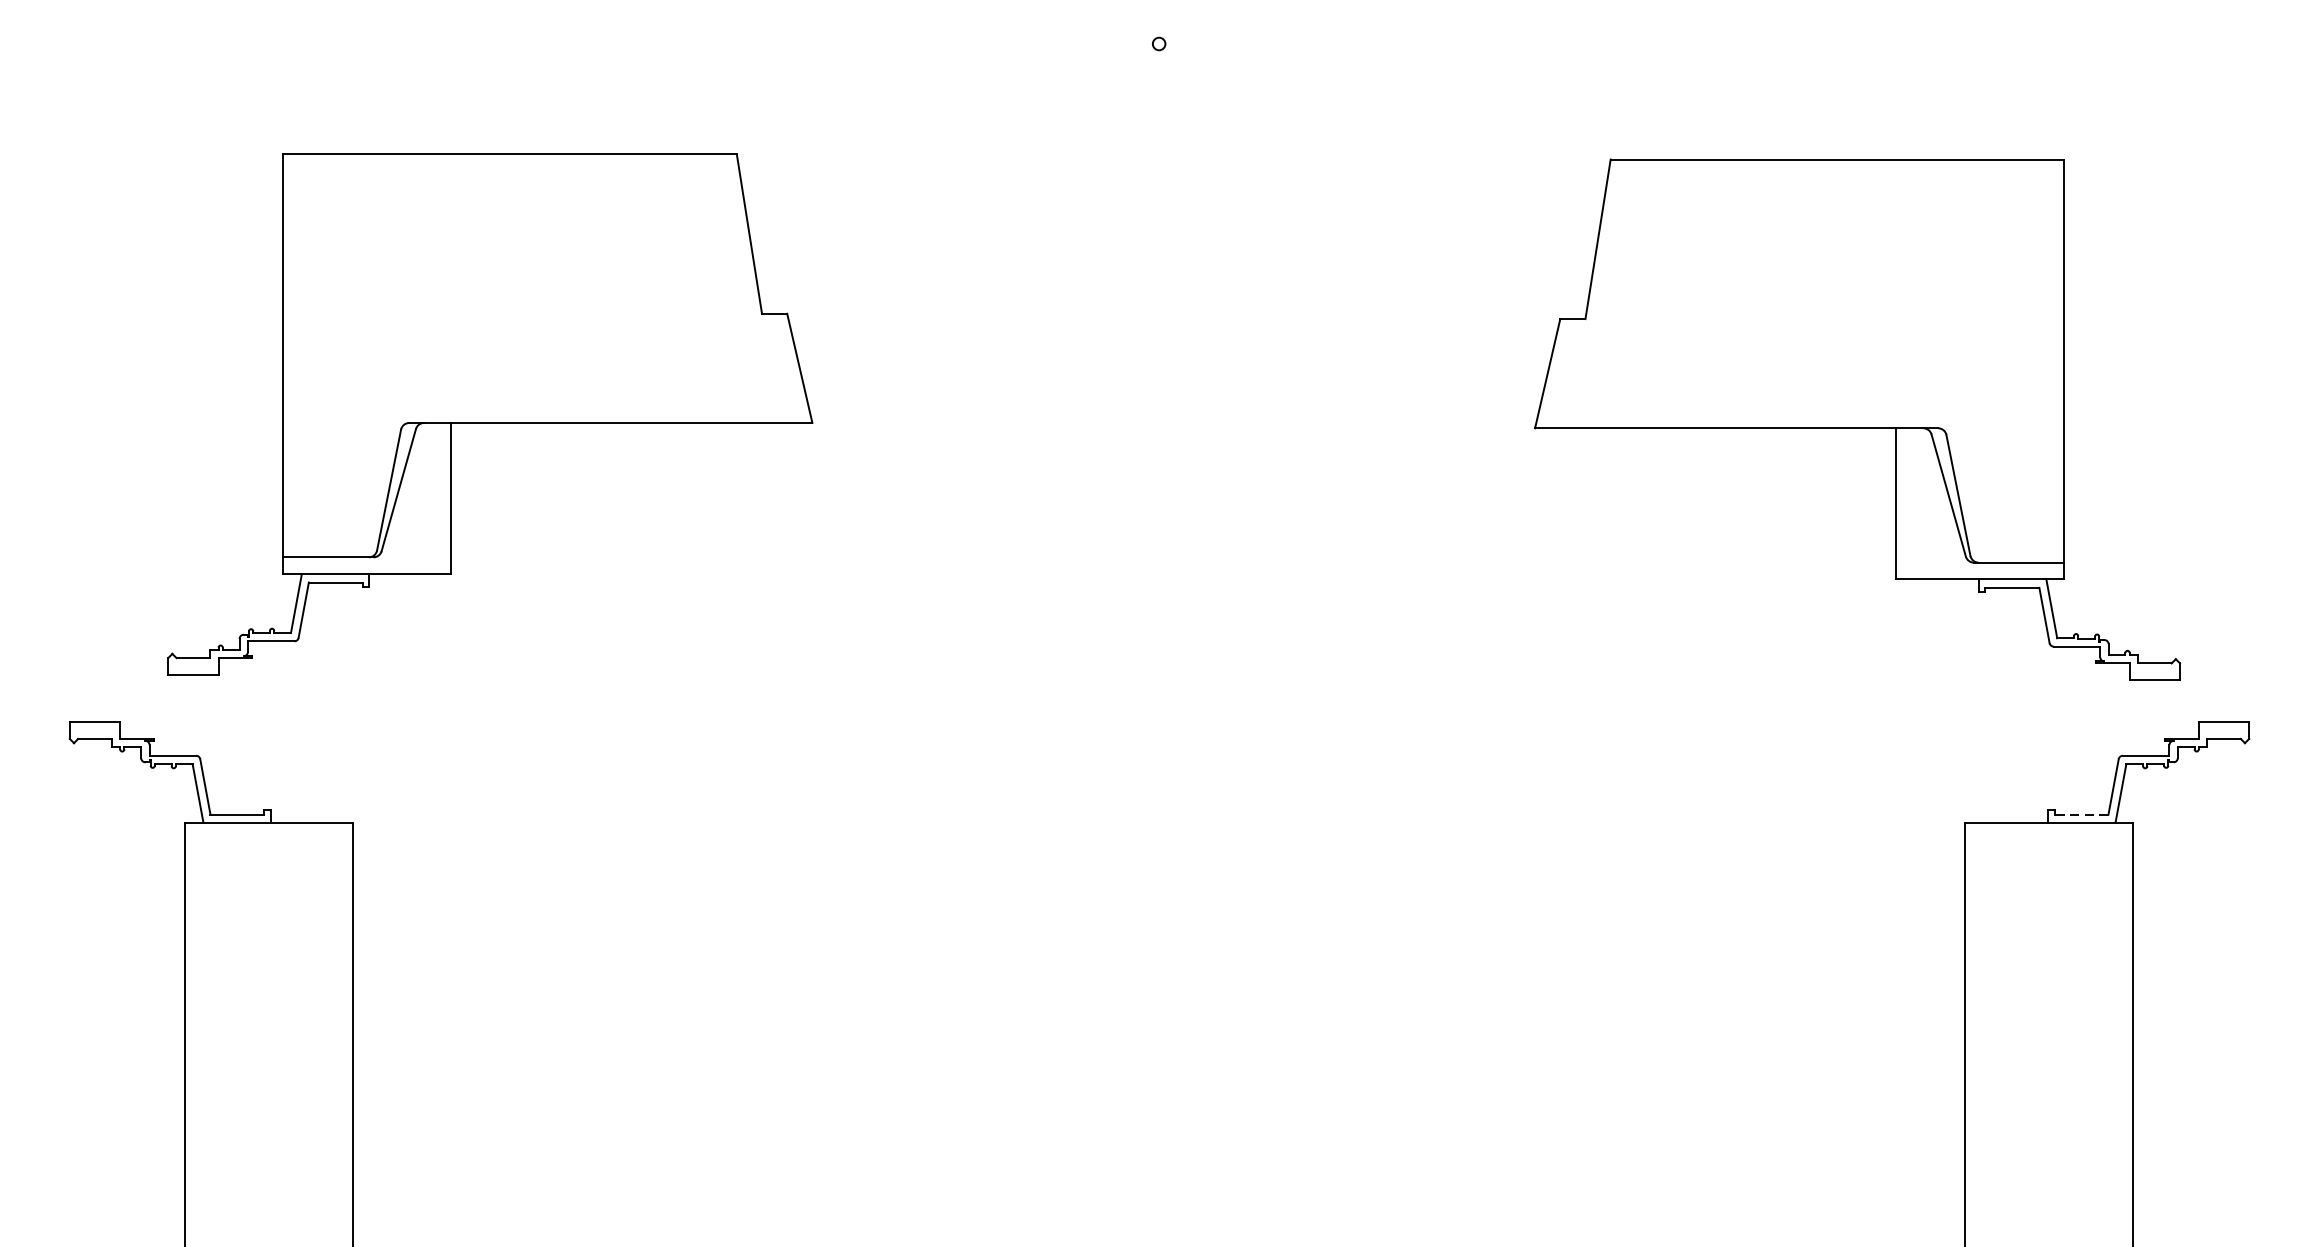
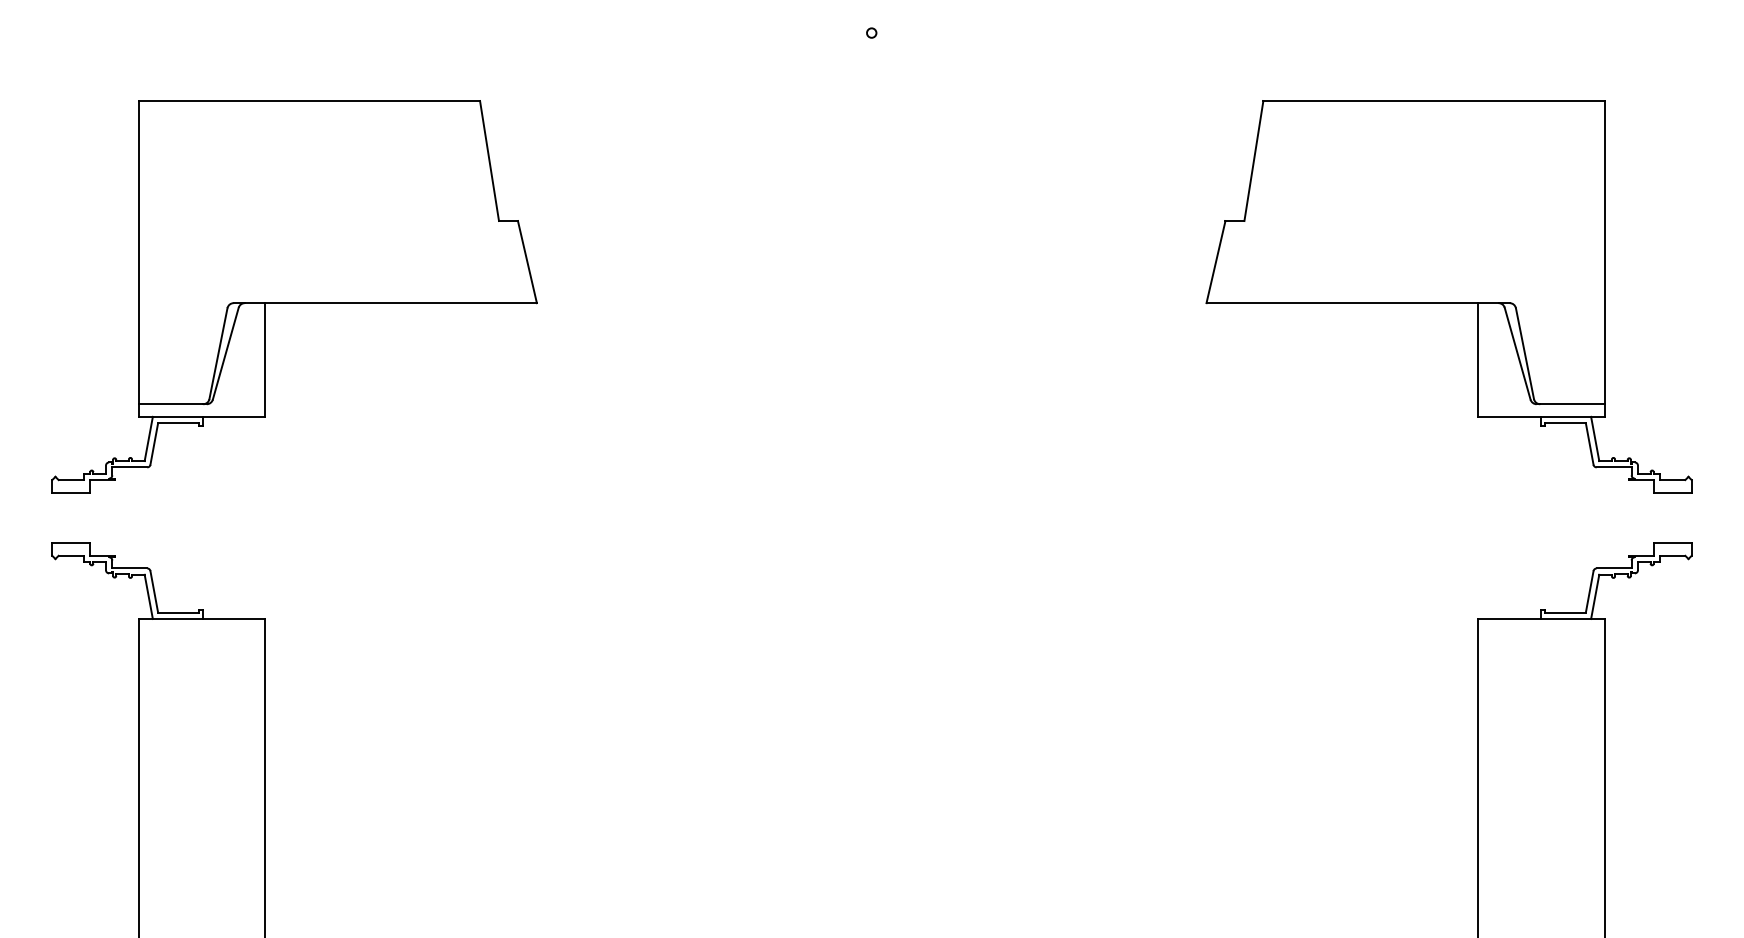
part: (490, 414) -> (294, 296), moved
part: (1856, 419) -> (1448, 296), moved
line: (2081, 814) -> (1565, 612), dashed -> solid

